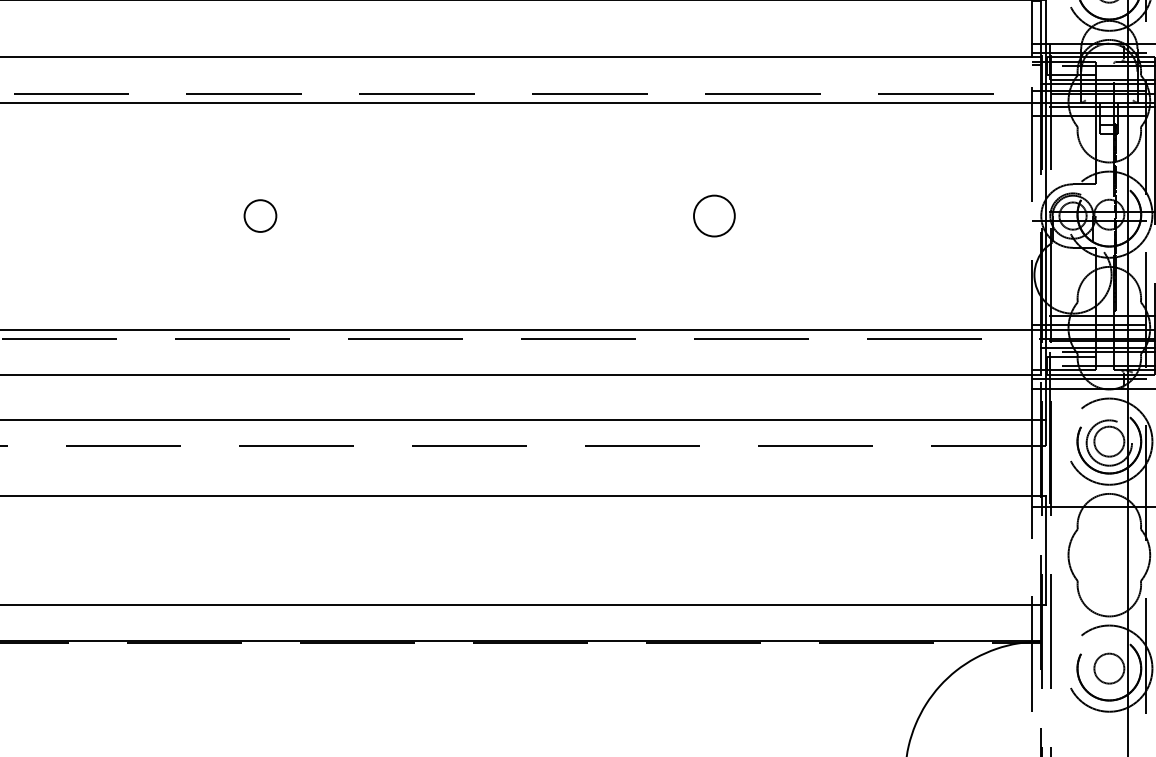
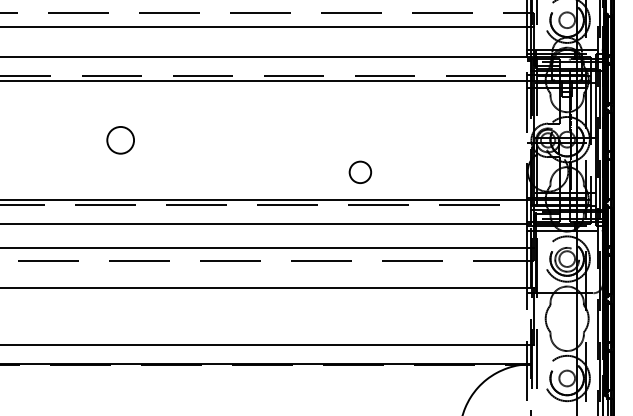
circle: (714, 214) -> (360, 171), moved
circle: (260, 216) -> (120, 140), size x1.6

